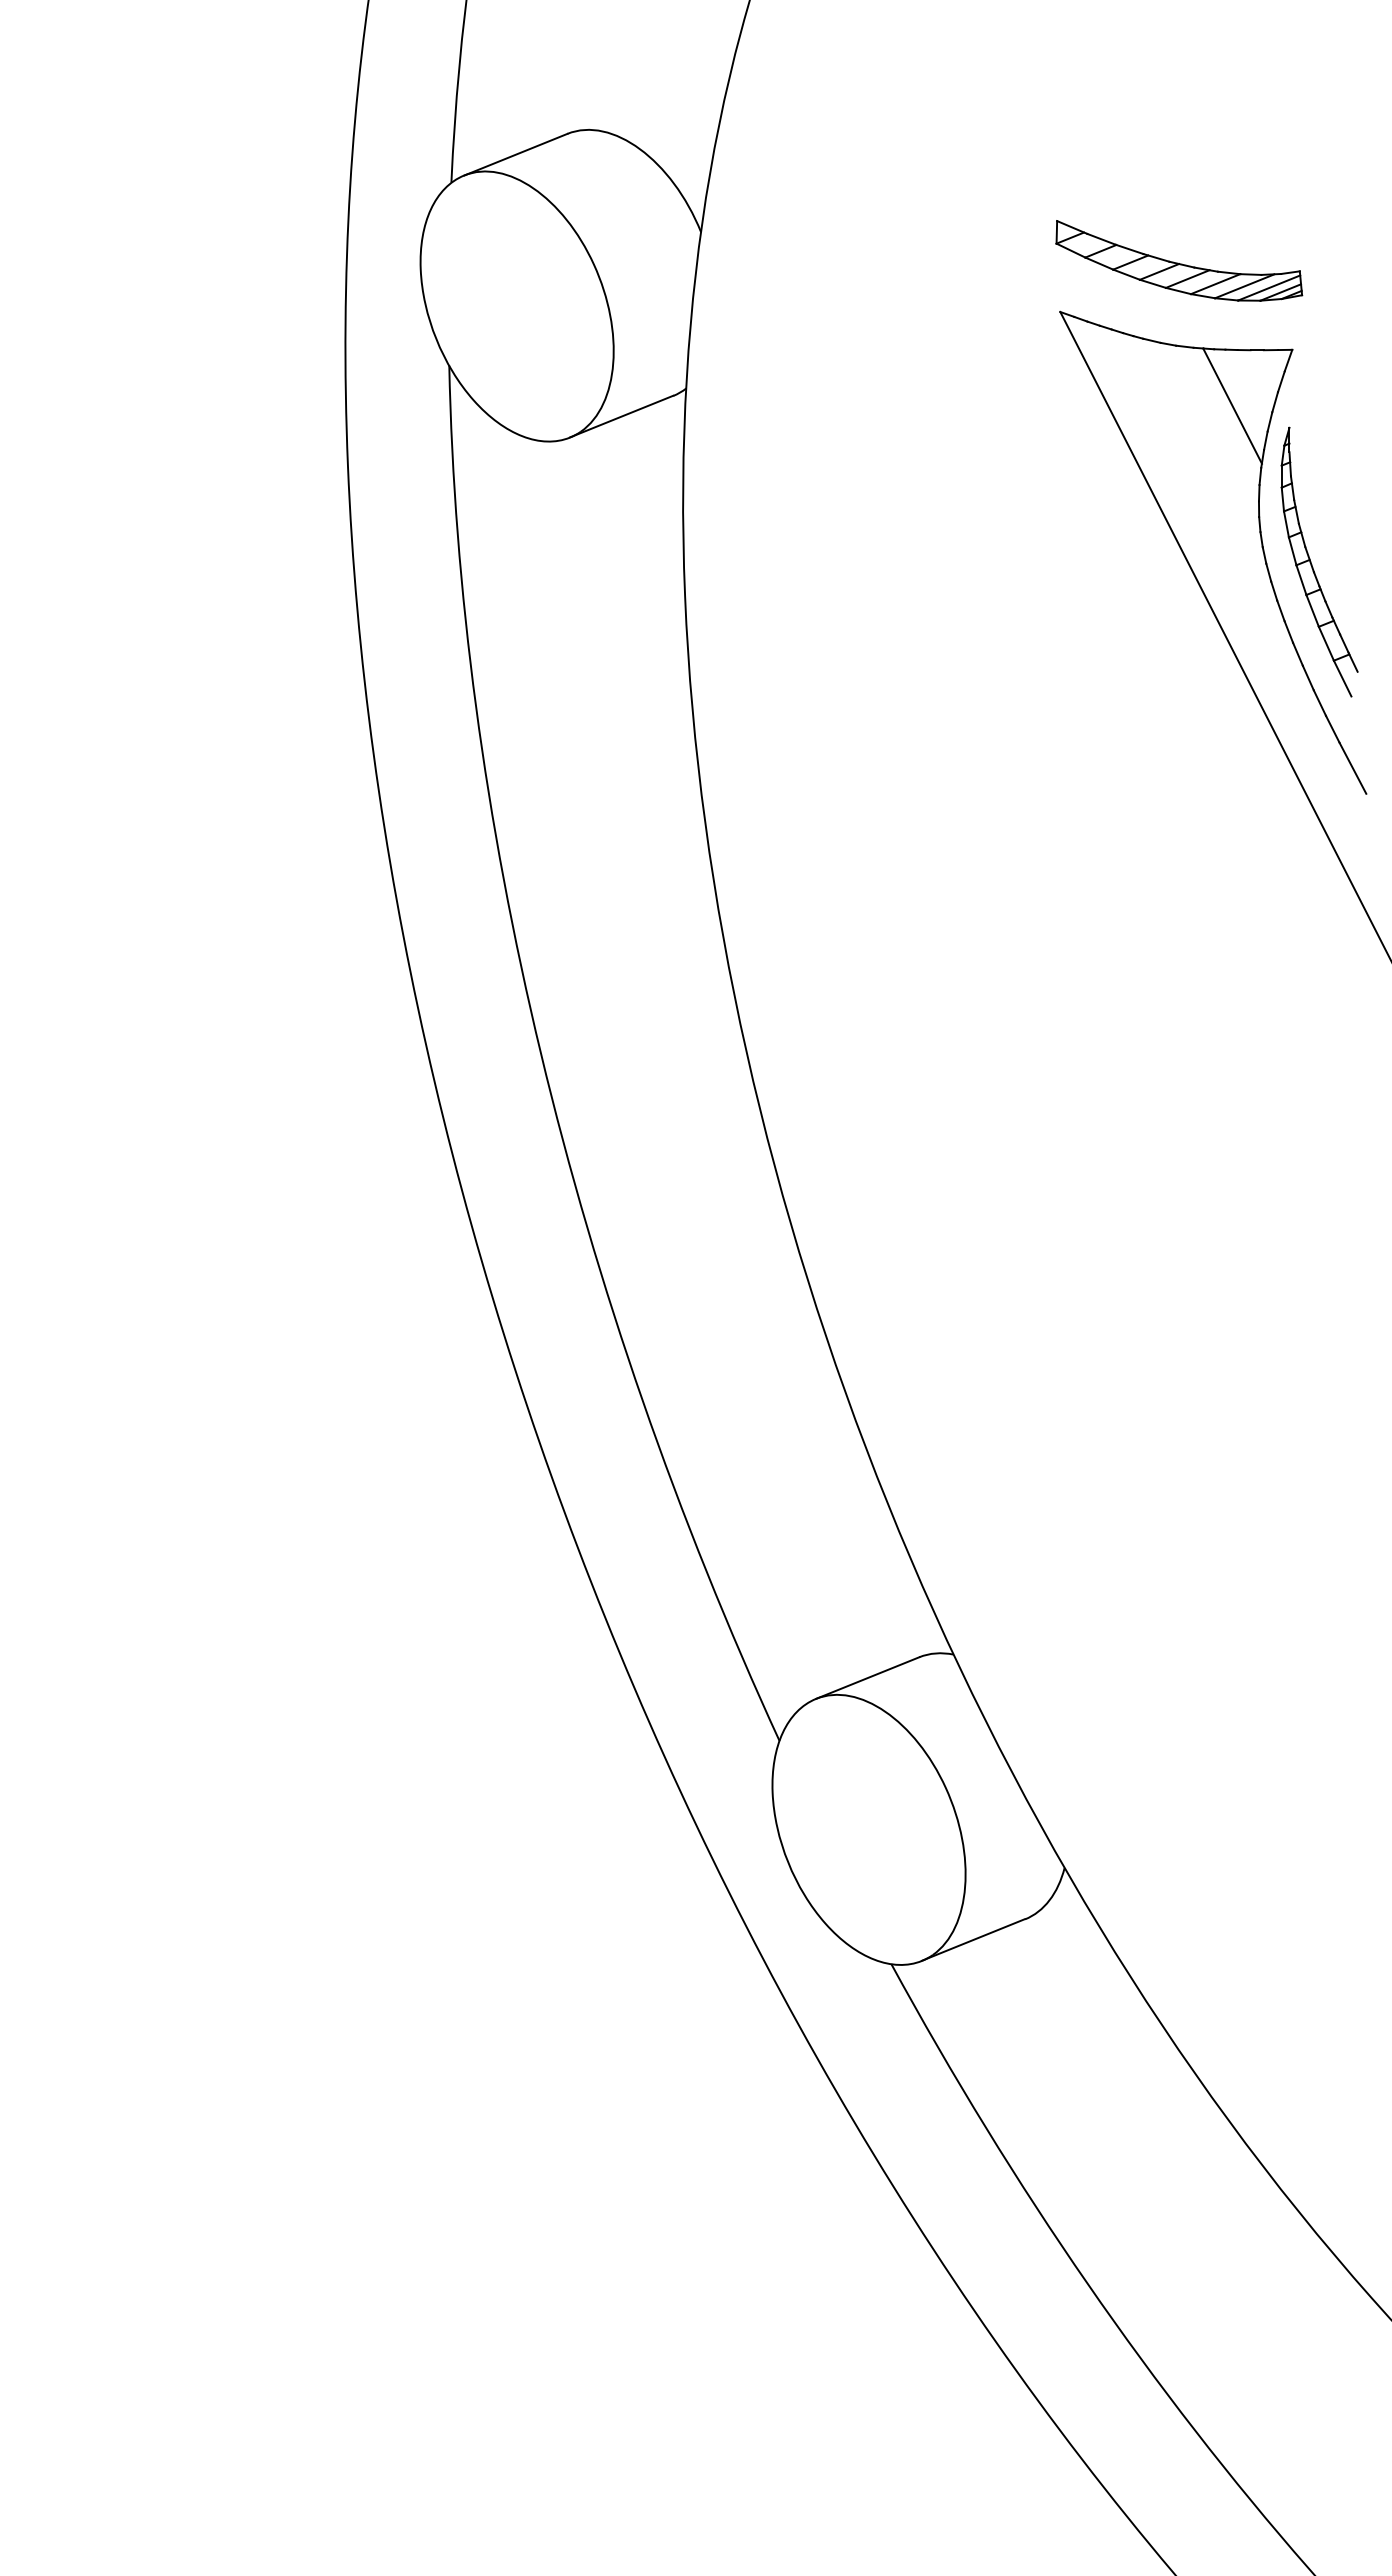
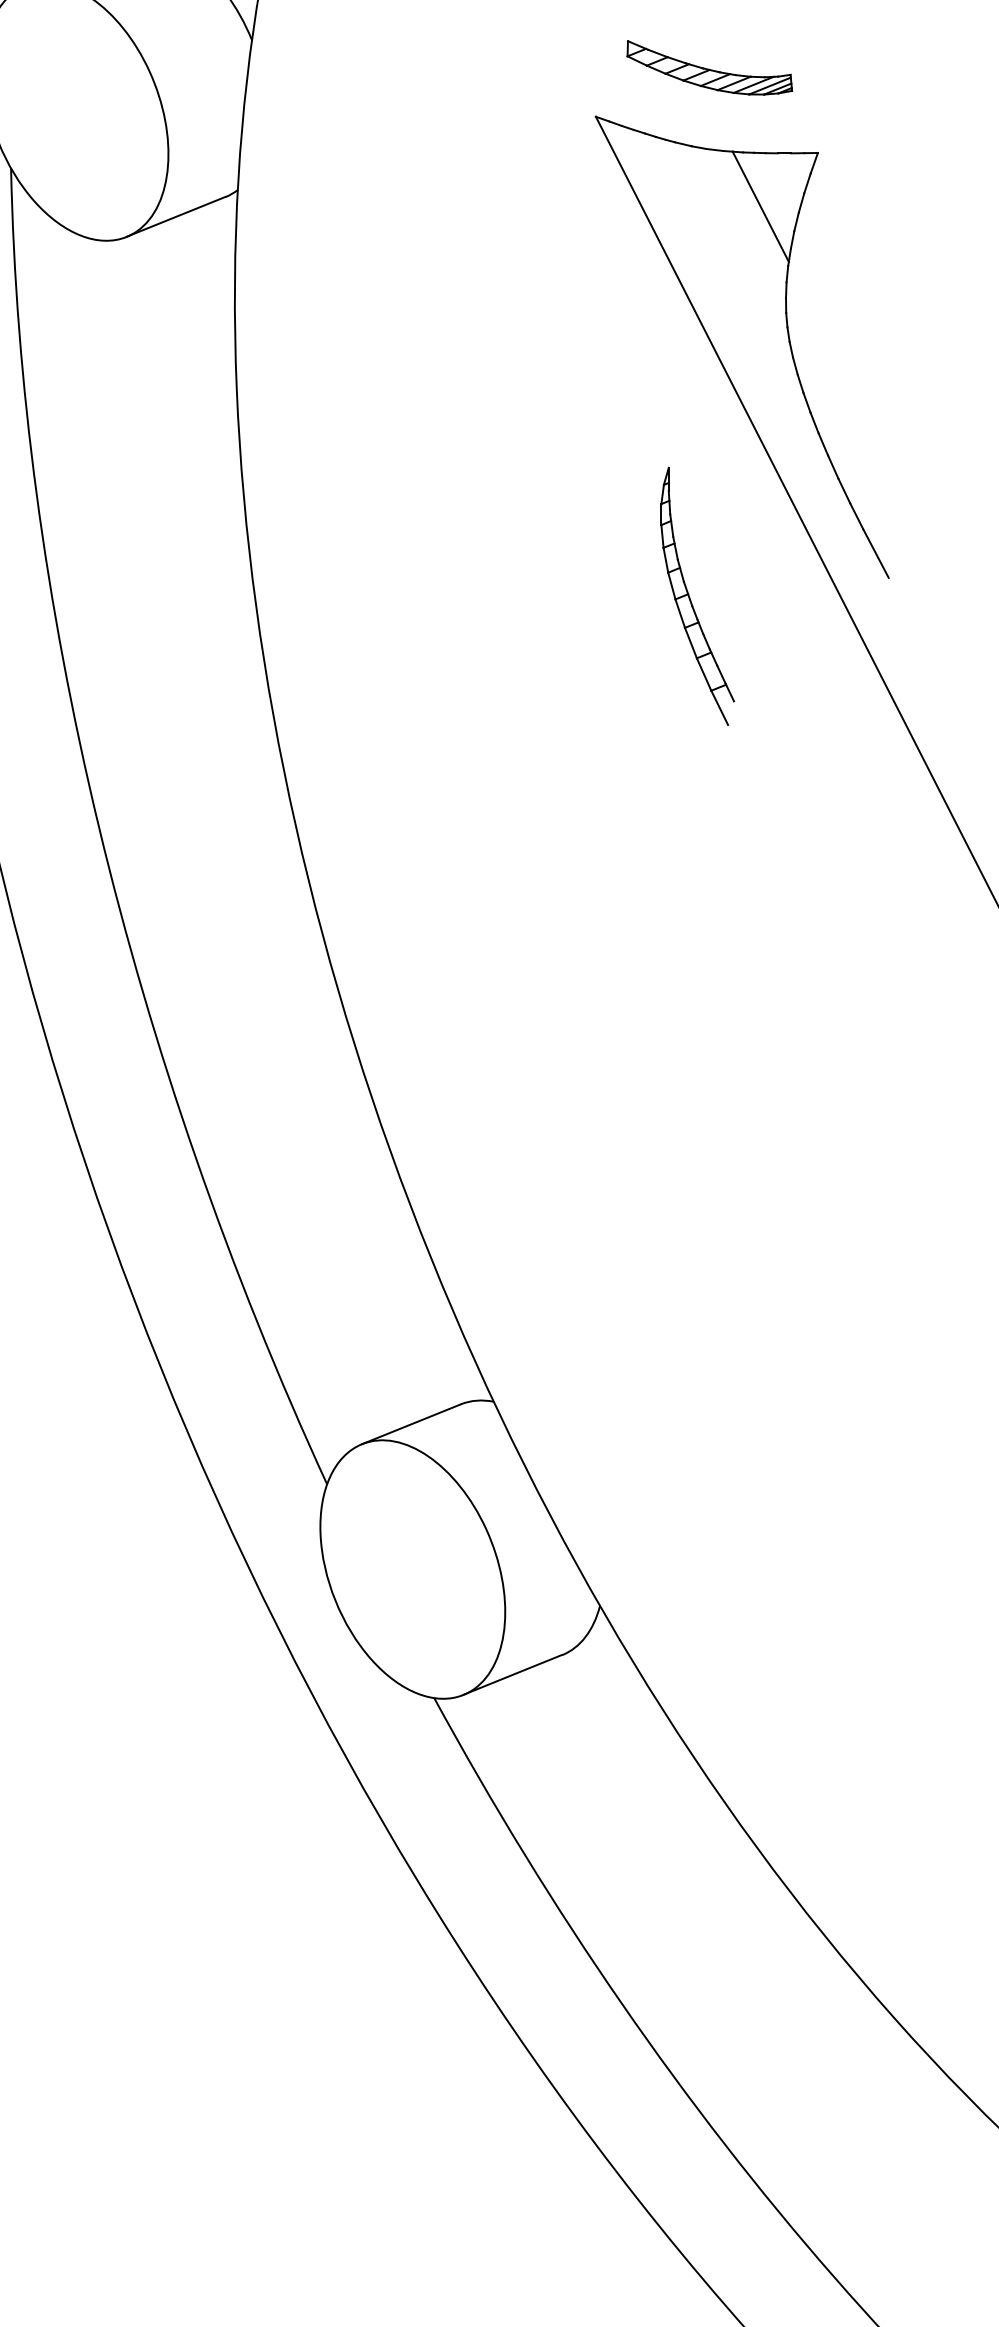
part: (1179, 260) -> (709, 67), size x0.7
part: (1312, 564) -> (690, 598), moved

